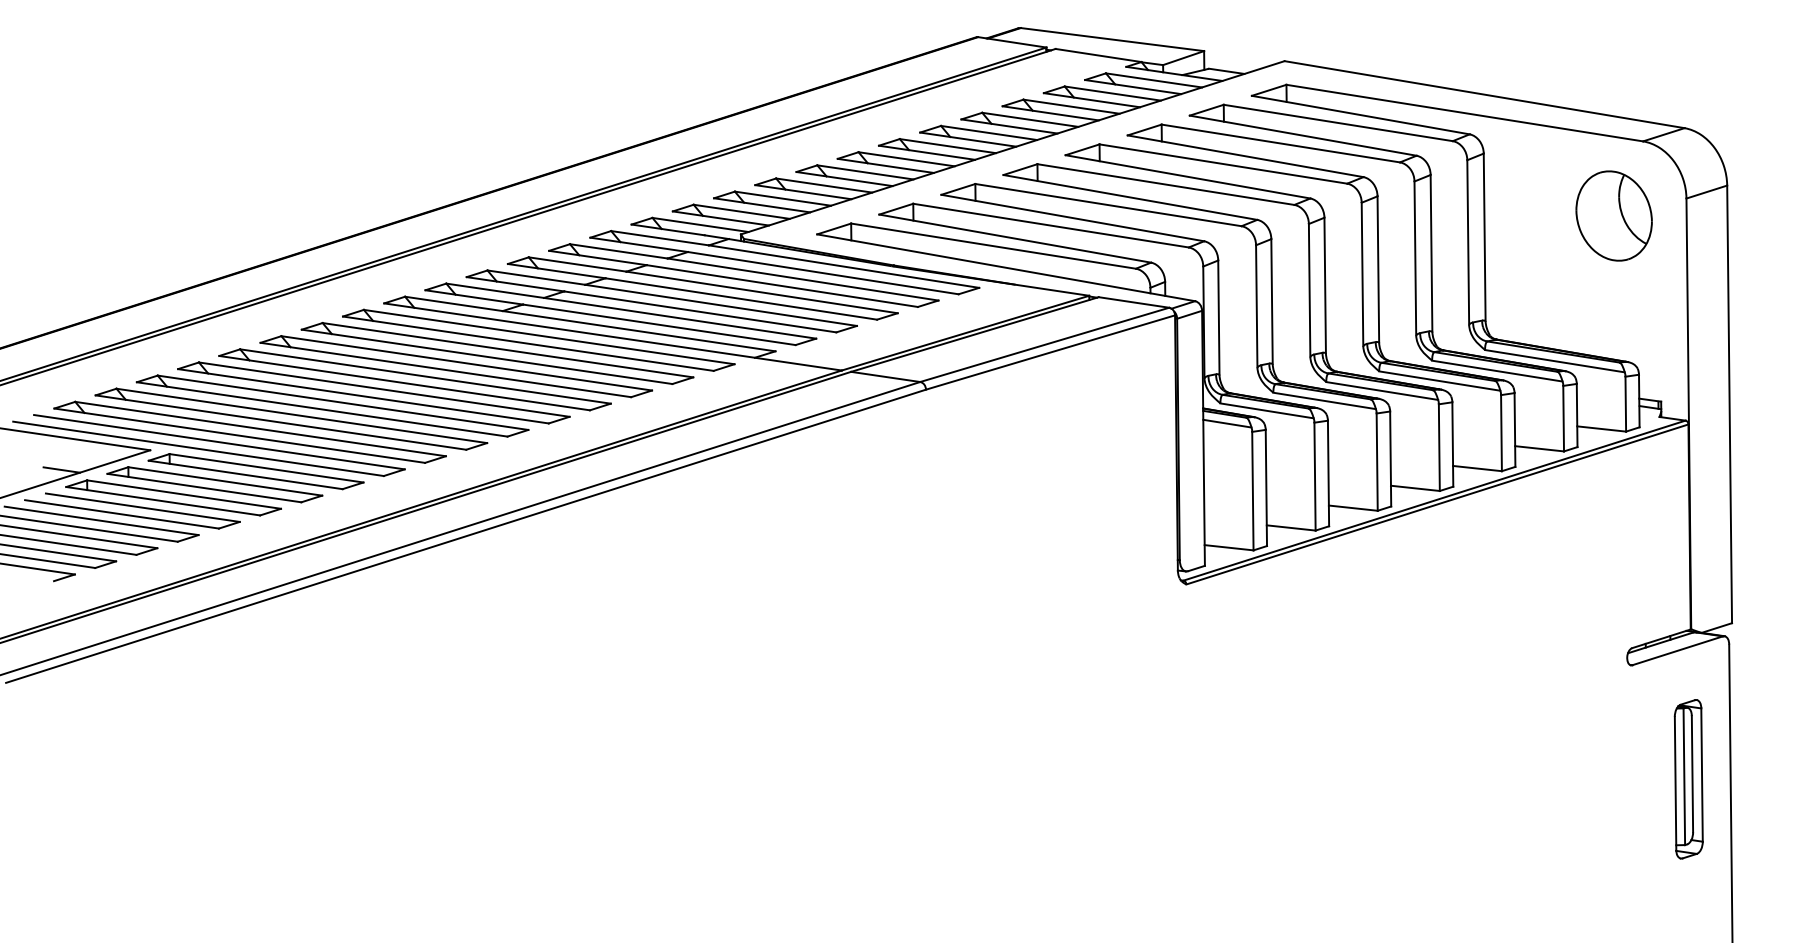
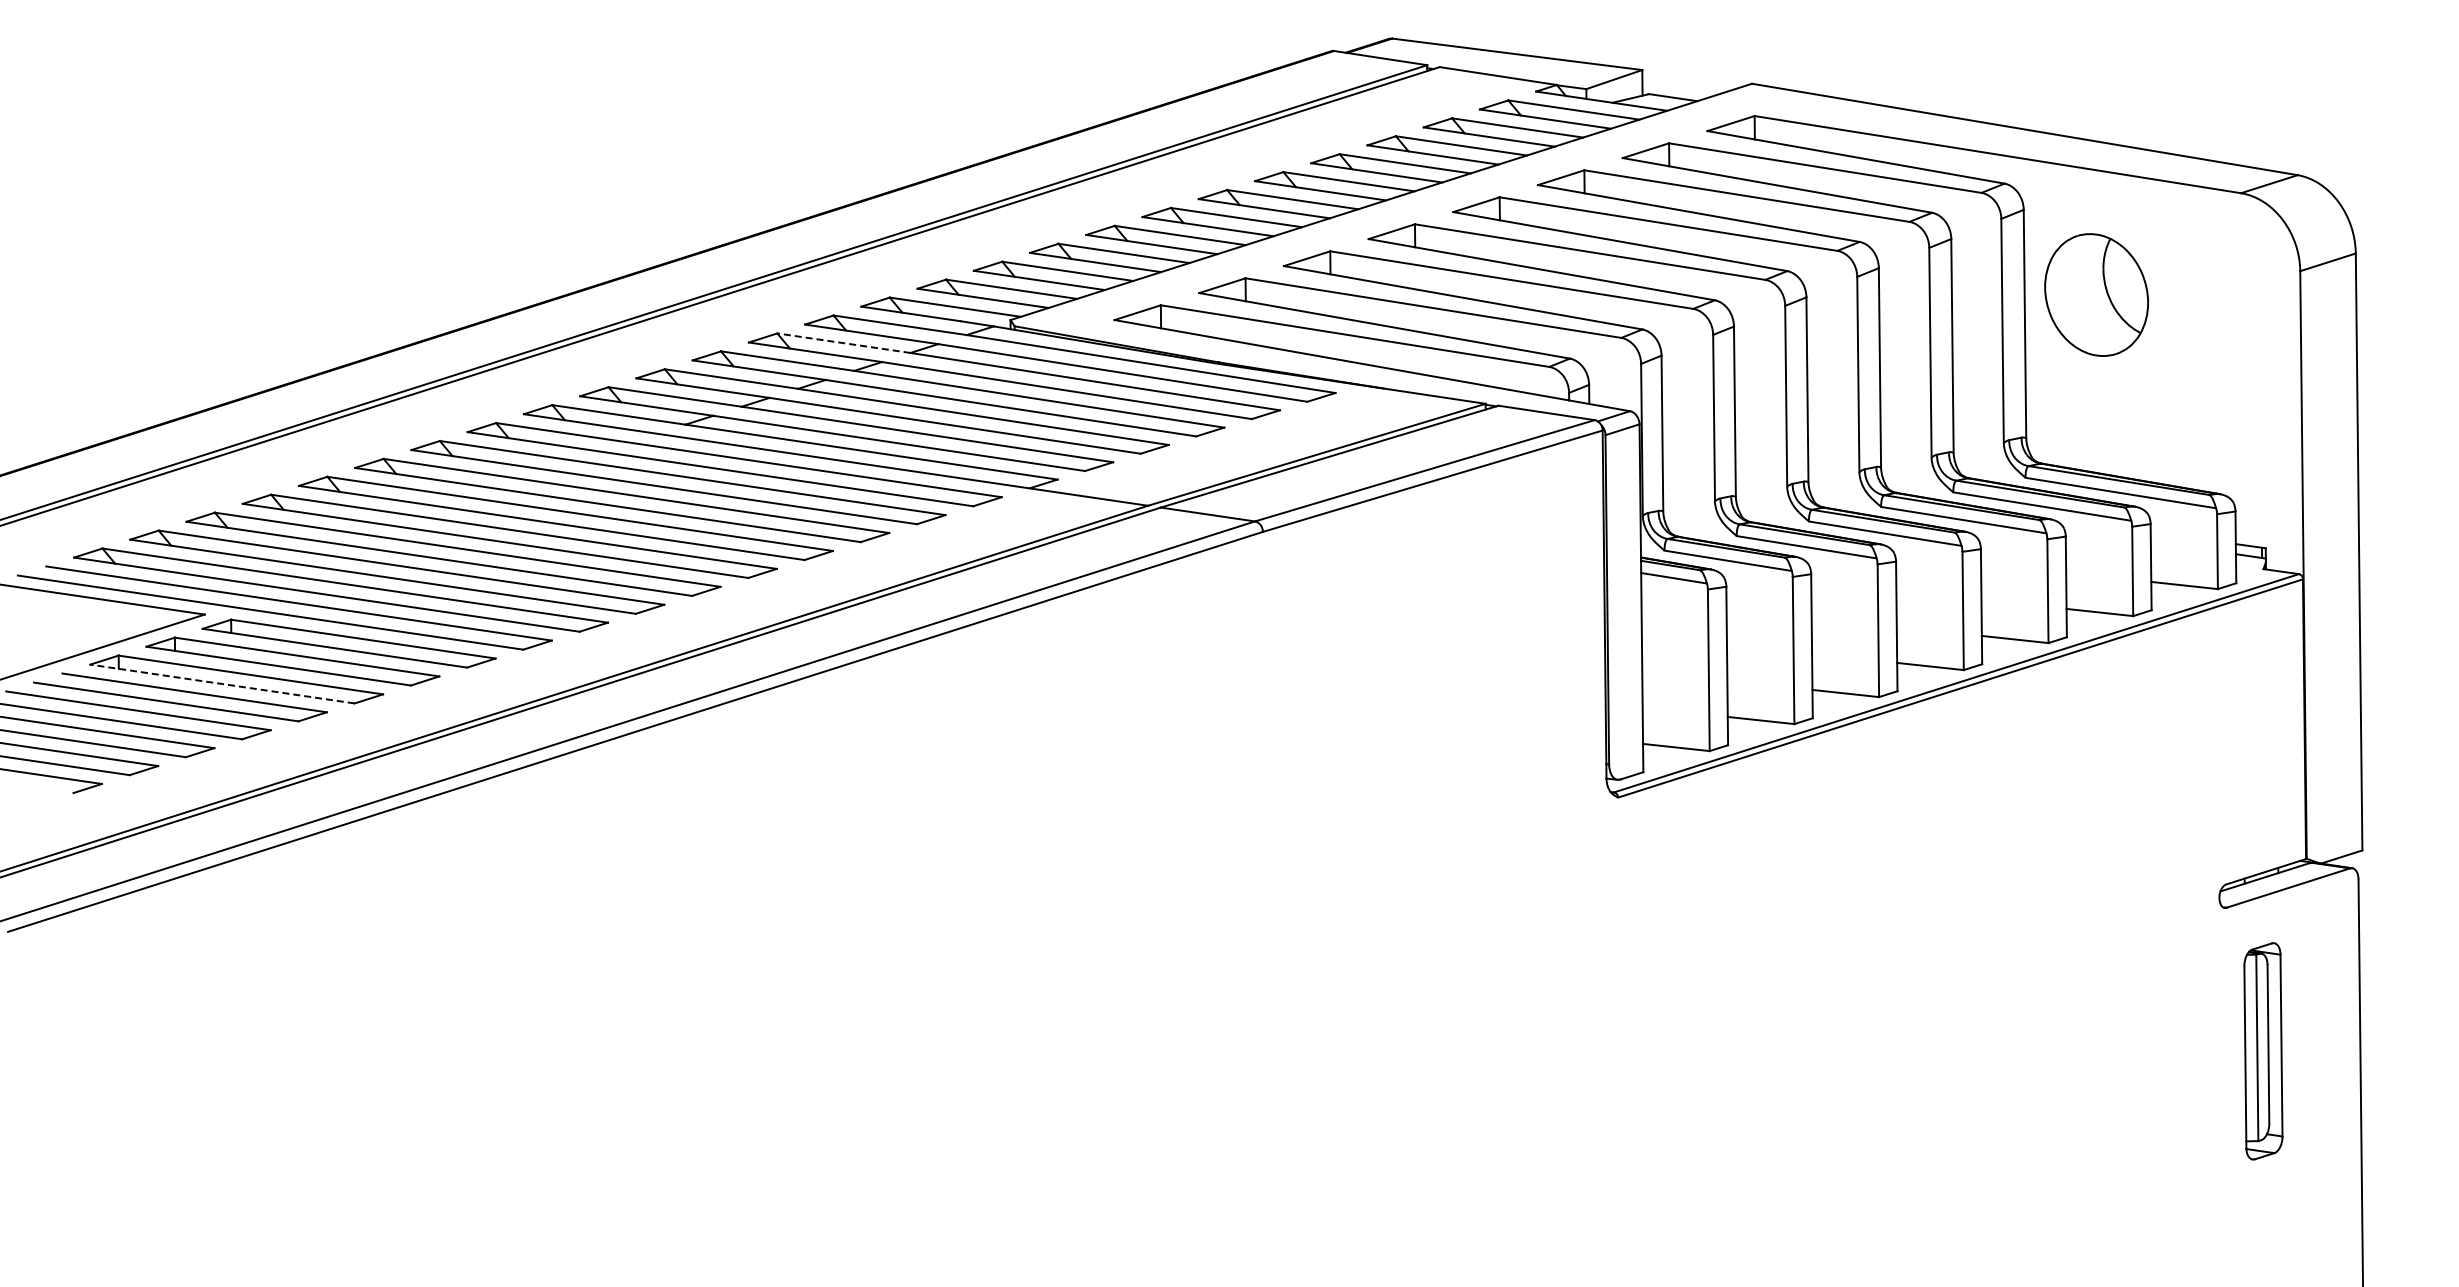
part: (1614, 215) -> (2096, 294), moved
line: (618, 251) -> (843, 343), solid -> dashed
line: (61, 470) -> (83, 641), removed
line: (163, 501) -> (222, 684), solid -> dashed
part: (1688, 779) -> (2263, 1051), moved

